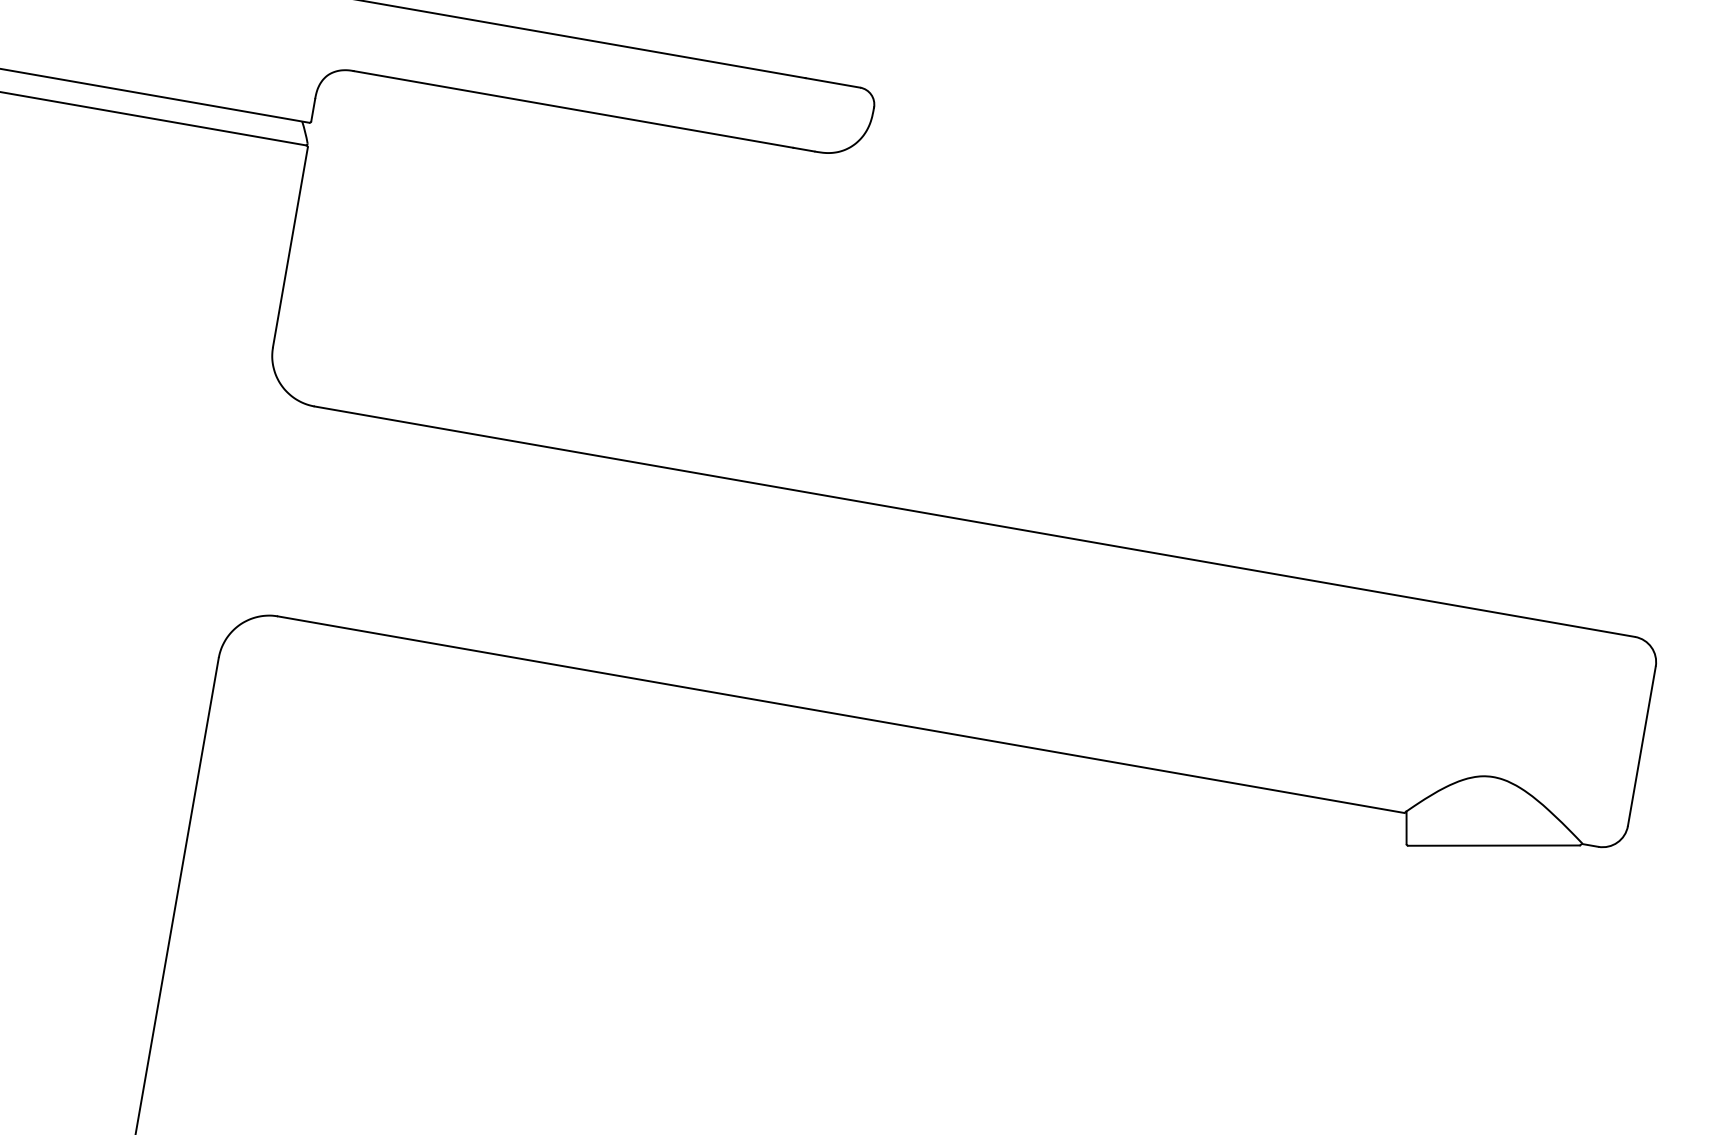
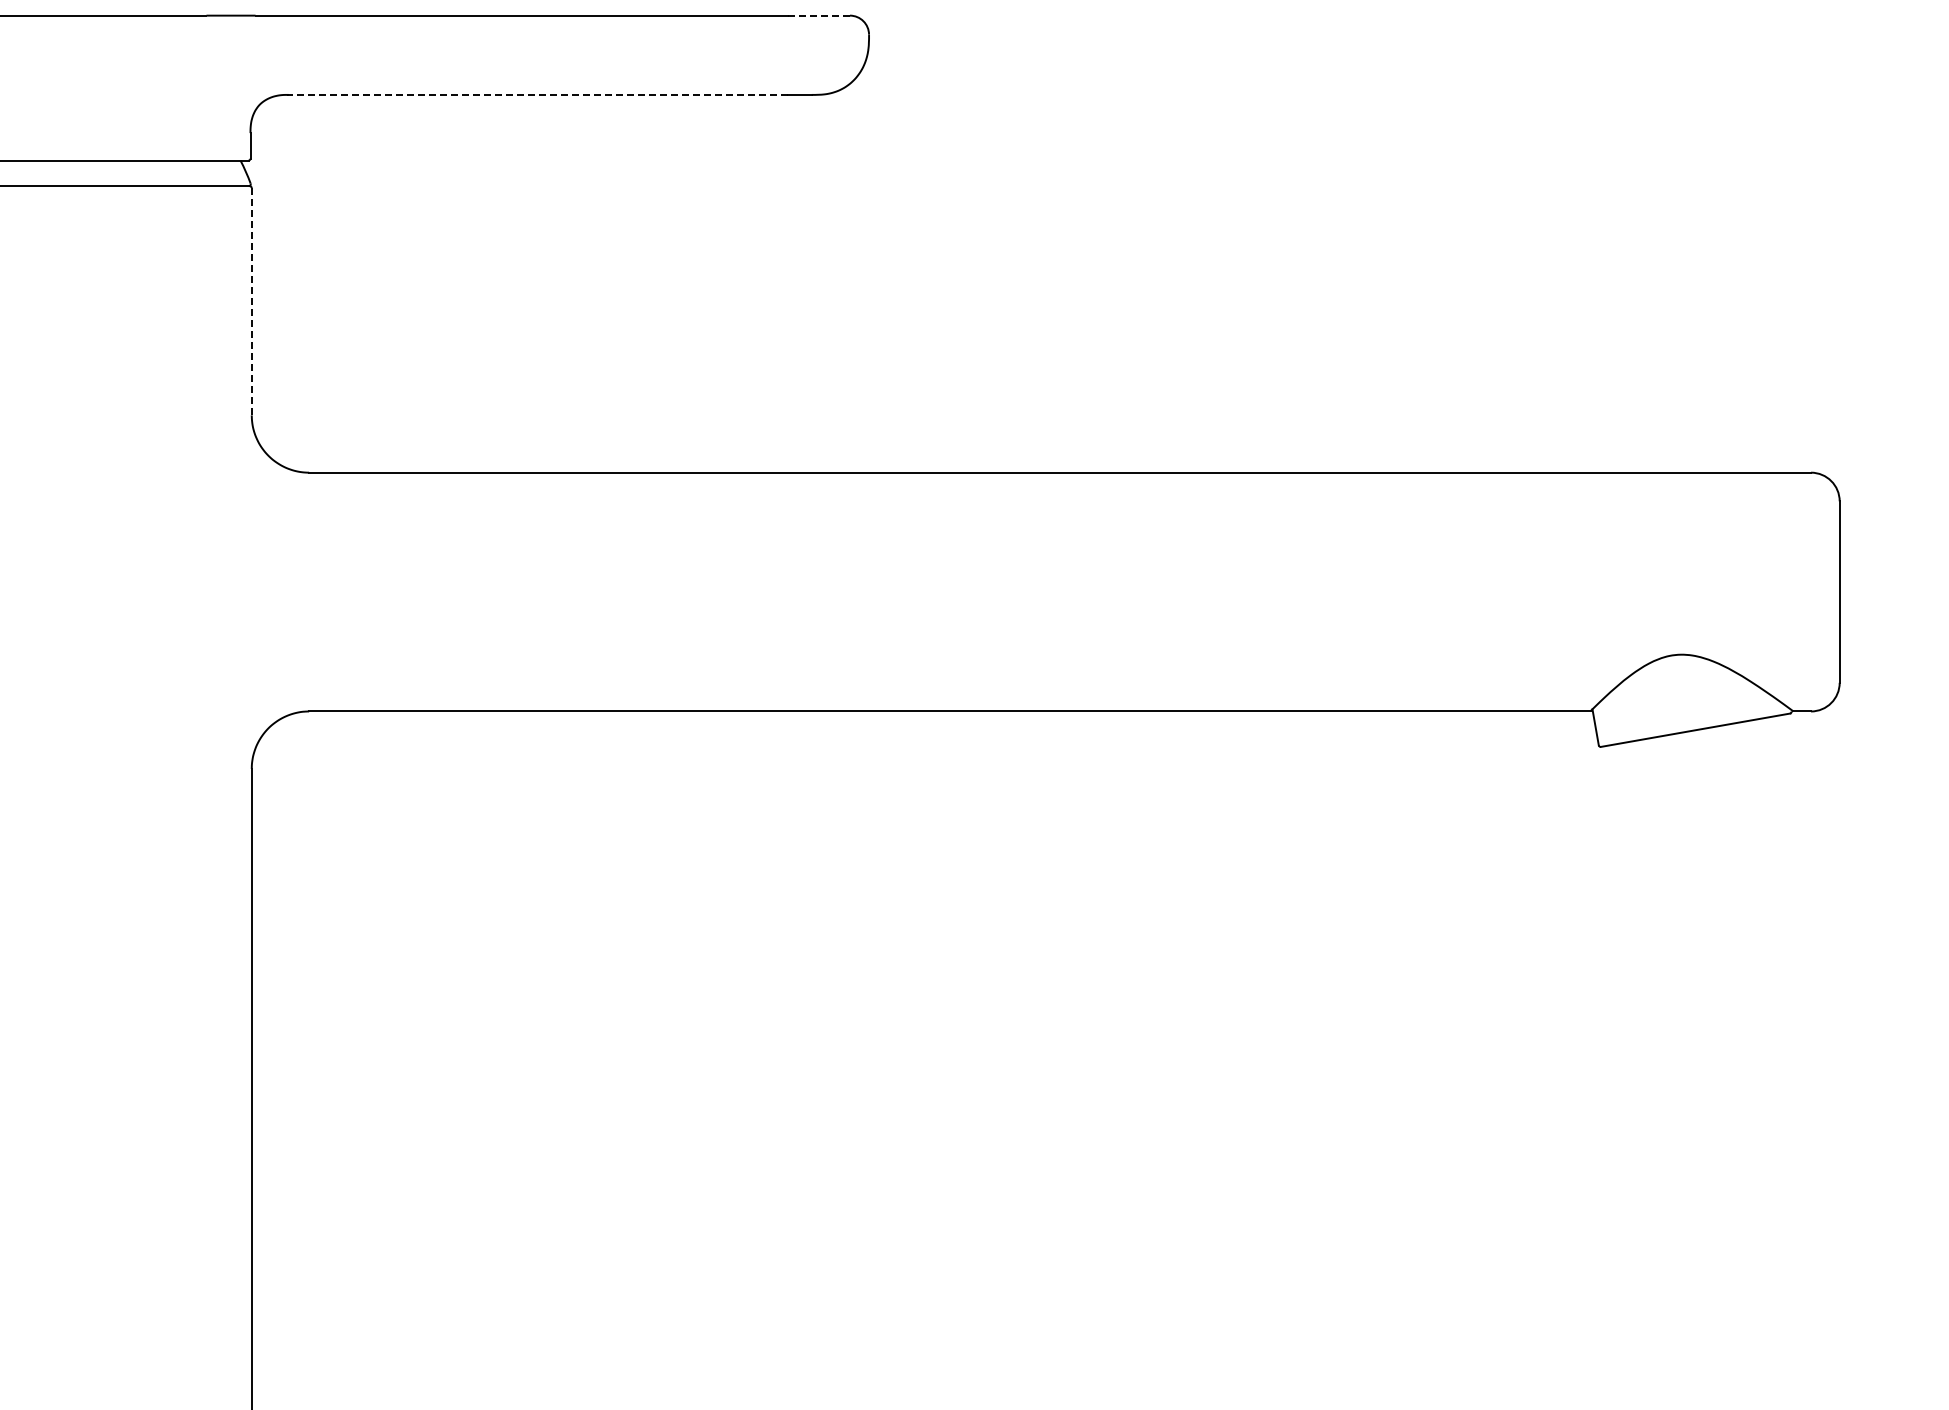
line: (833, 82) -> (819, 15), solid -> dashed
line: (573, 109) -> (537, 94), solid -> dashed
line: (290, 247) -> (251, 301), solid -> dashed

